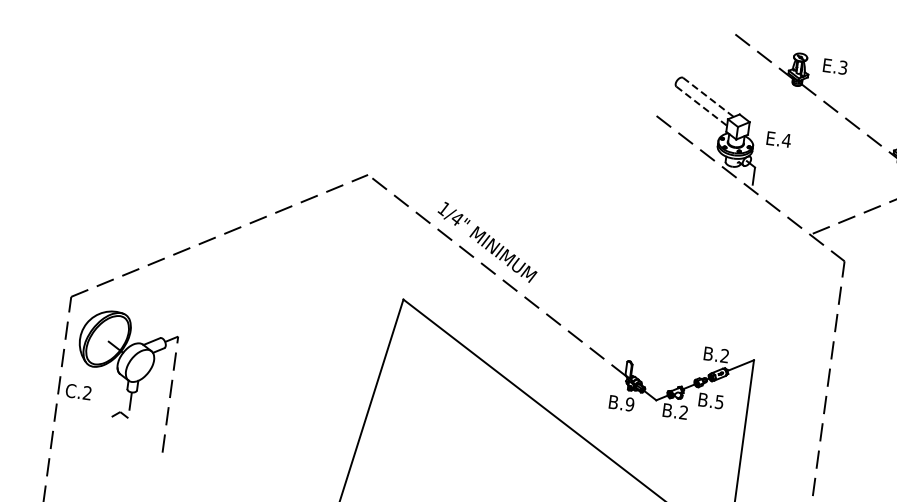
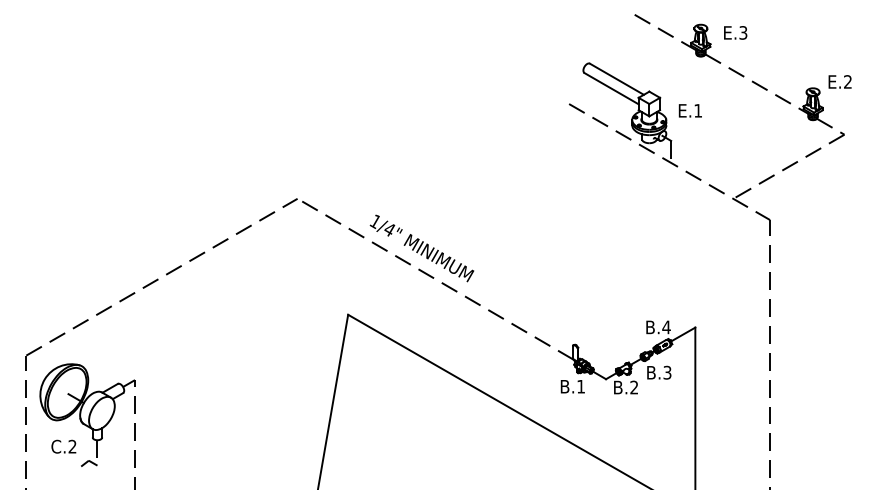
line: (709, 97) -> (617, 79), dashed -> solid
line: (702, 106) -> (612, 88), dashed -> solid
text: (785, 140) -> (697, 110), E.4 -> E.1
text: (724, 356) -> (666, 327), B.2 -> B.4
text: (78, 391) -> (63, 446), moved
text: (719, 400) -> (667, 371), B.5 -> B.3
text: (630, 404) -> (581, 386), B.9 -> B.1

